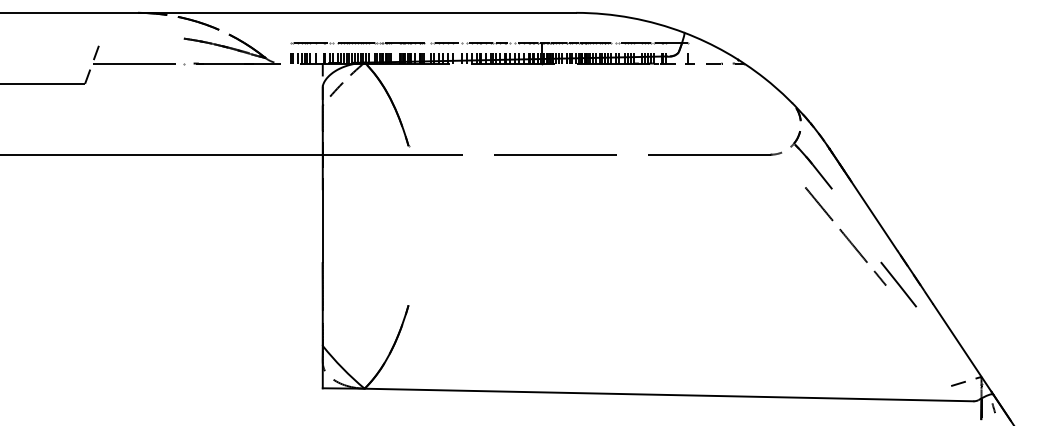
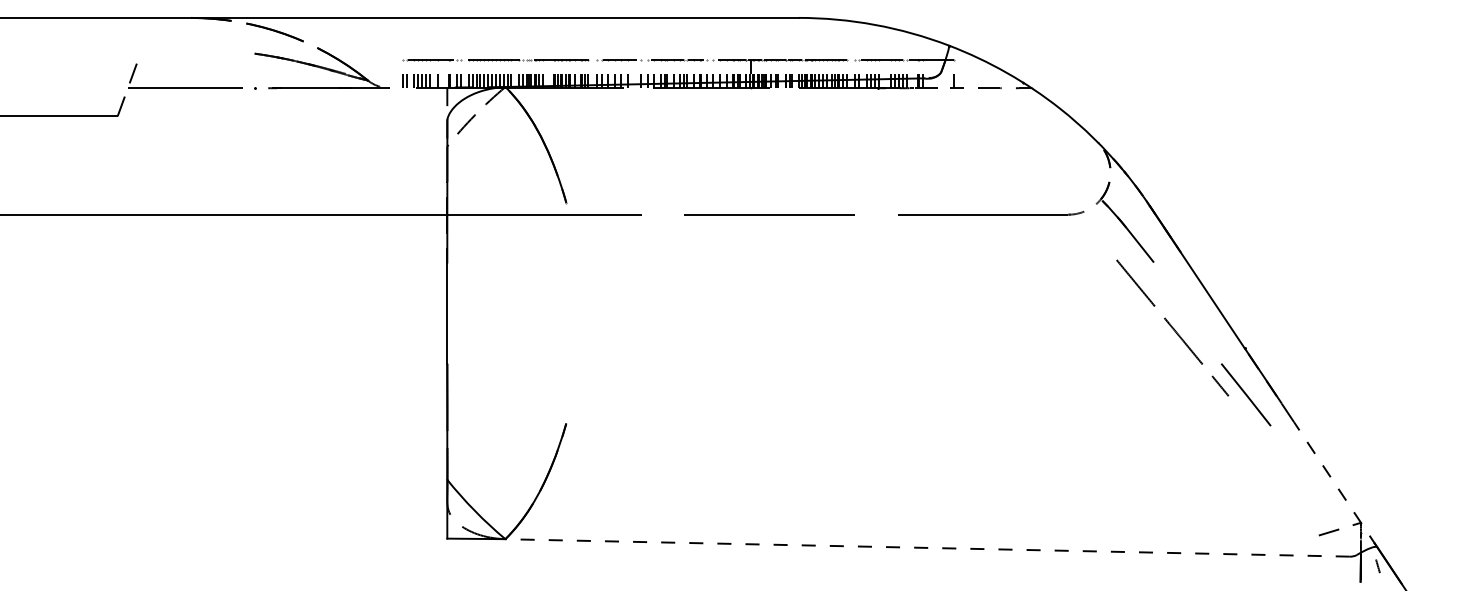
line: (963, 349) -> (1335, 484), solid -> dashed
line: (668, 394) -> (927, 547), solid -> dashed

